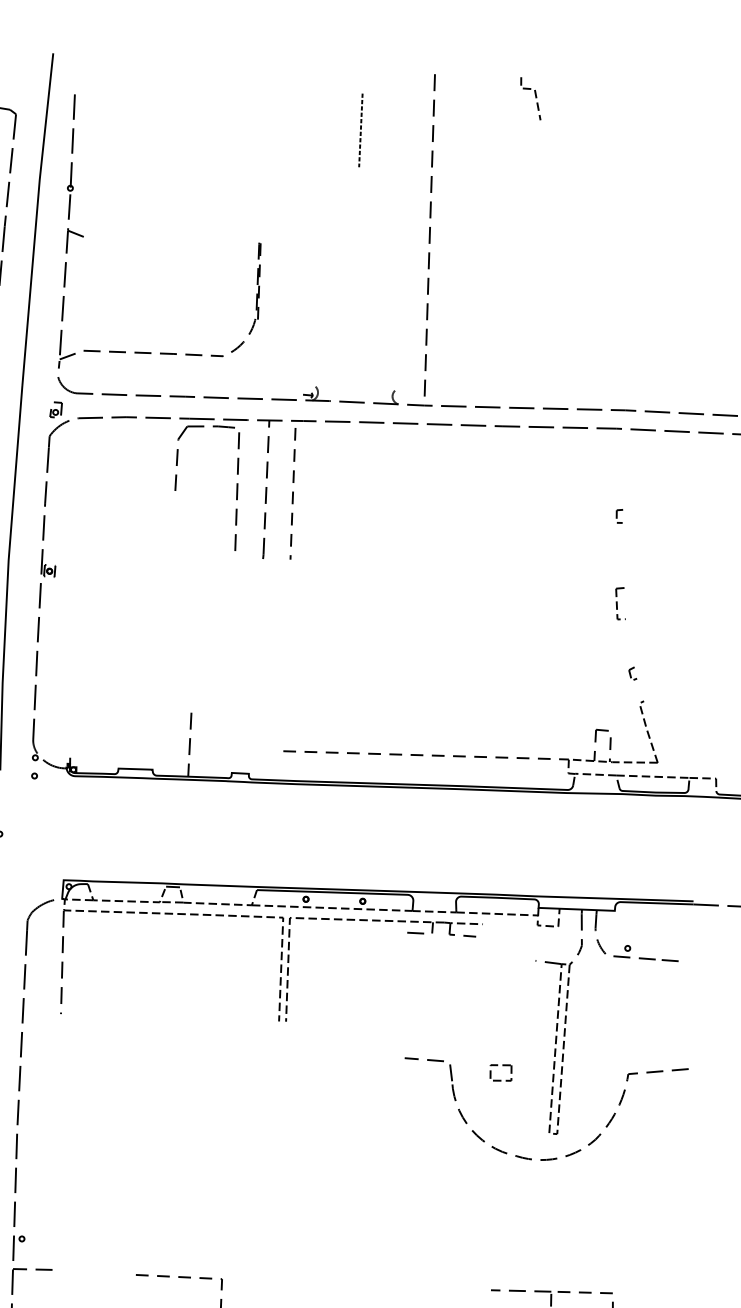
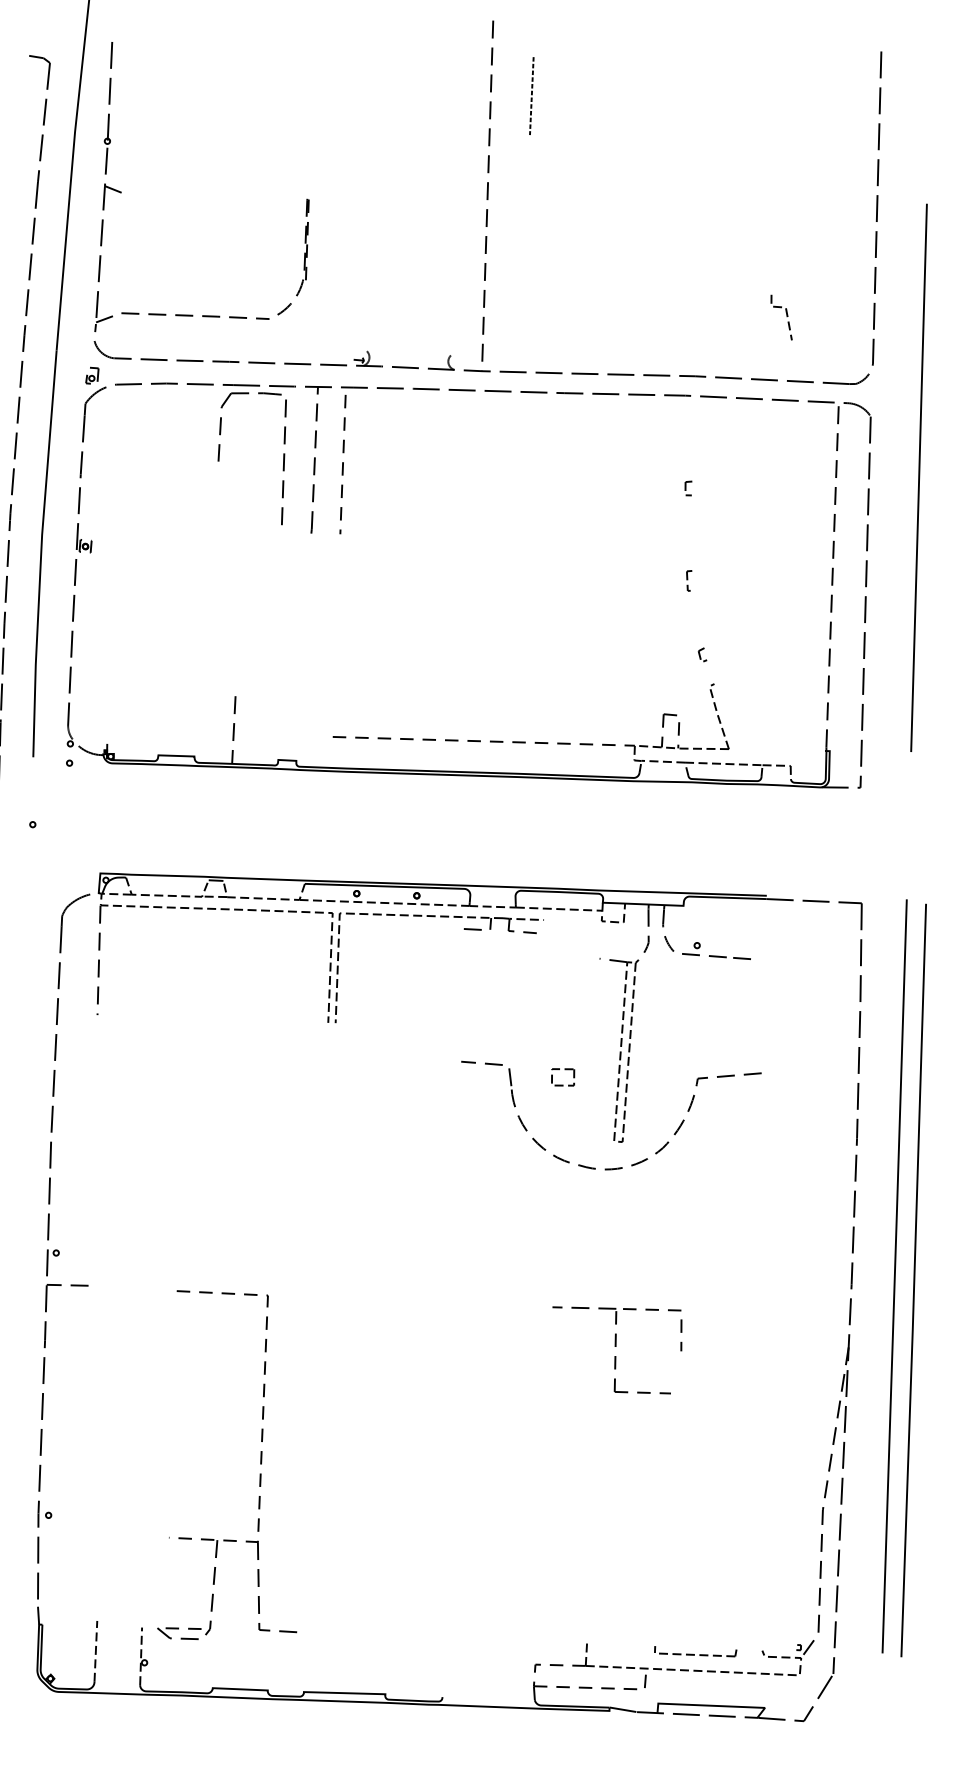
line: (535, 97) -> (786, 316), moved
line: (360, 129) -> (531, 95), moved
part: (620, 603) -> (689, 580), size x0.6

